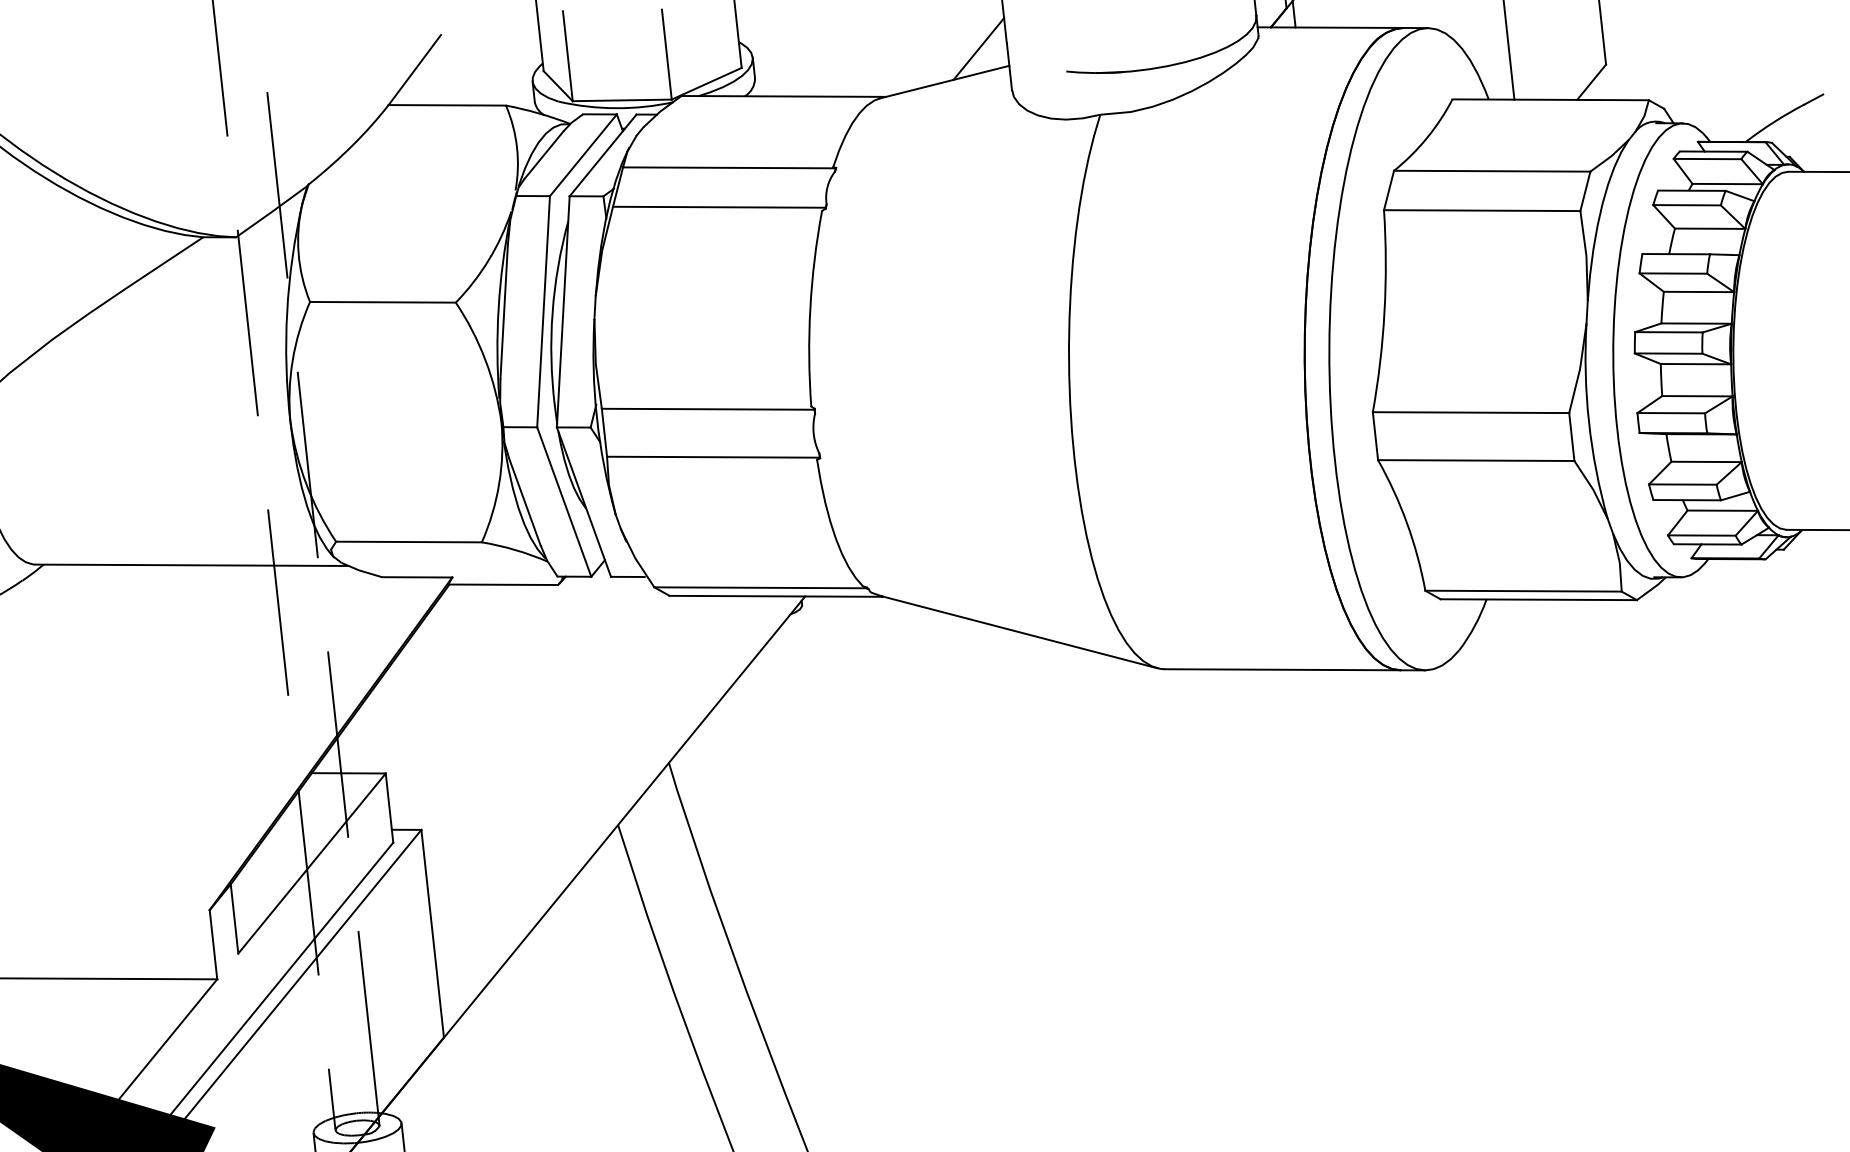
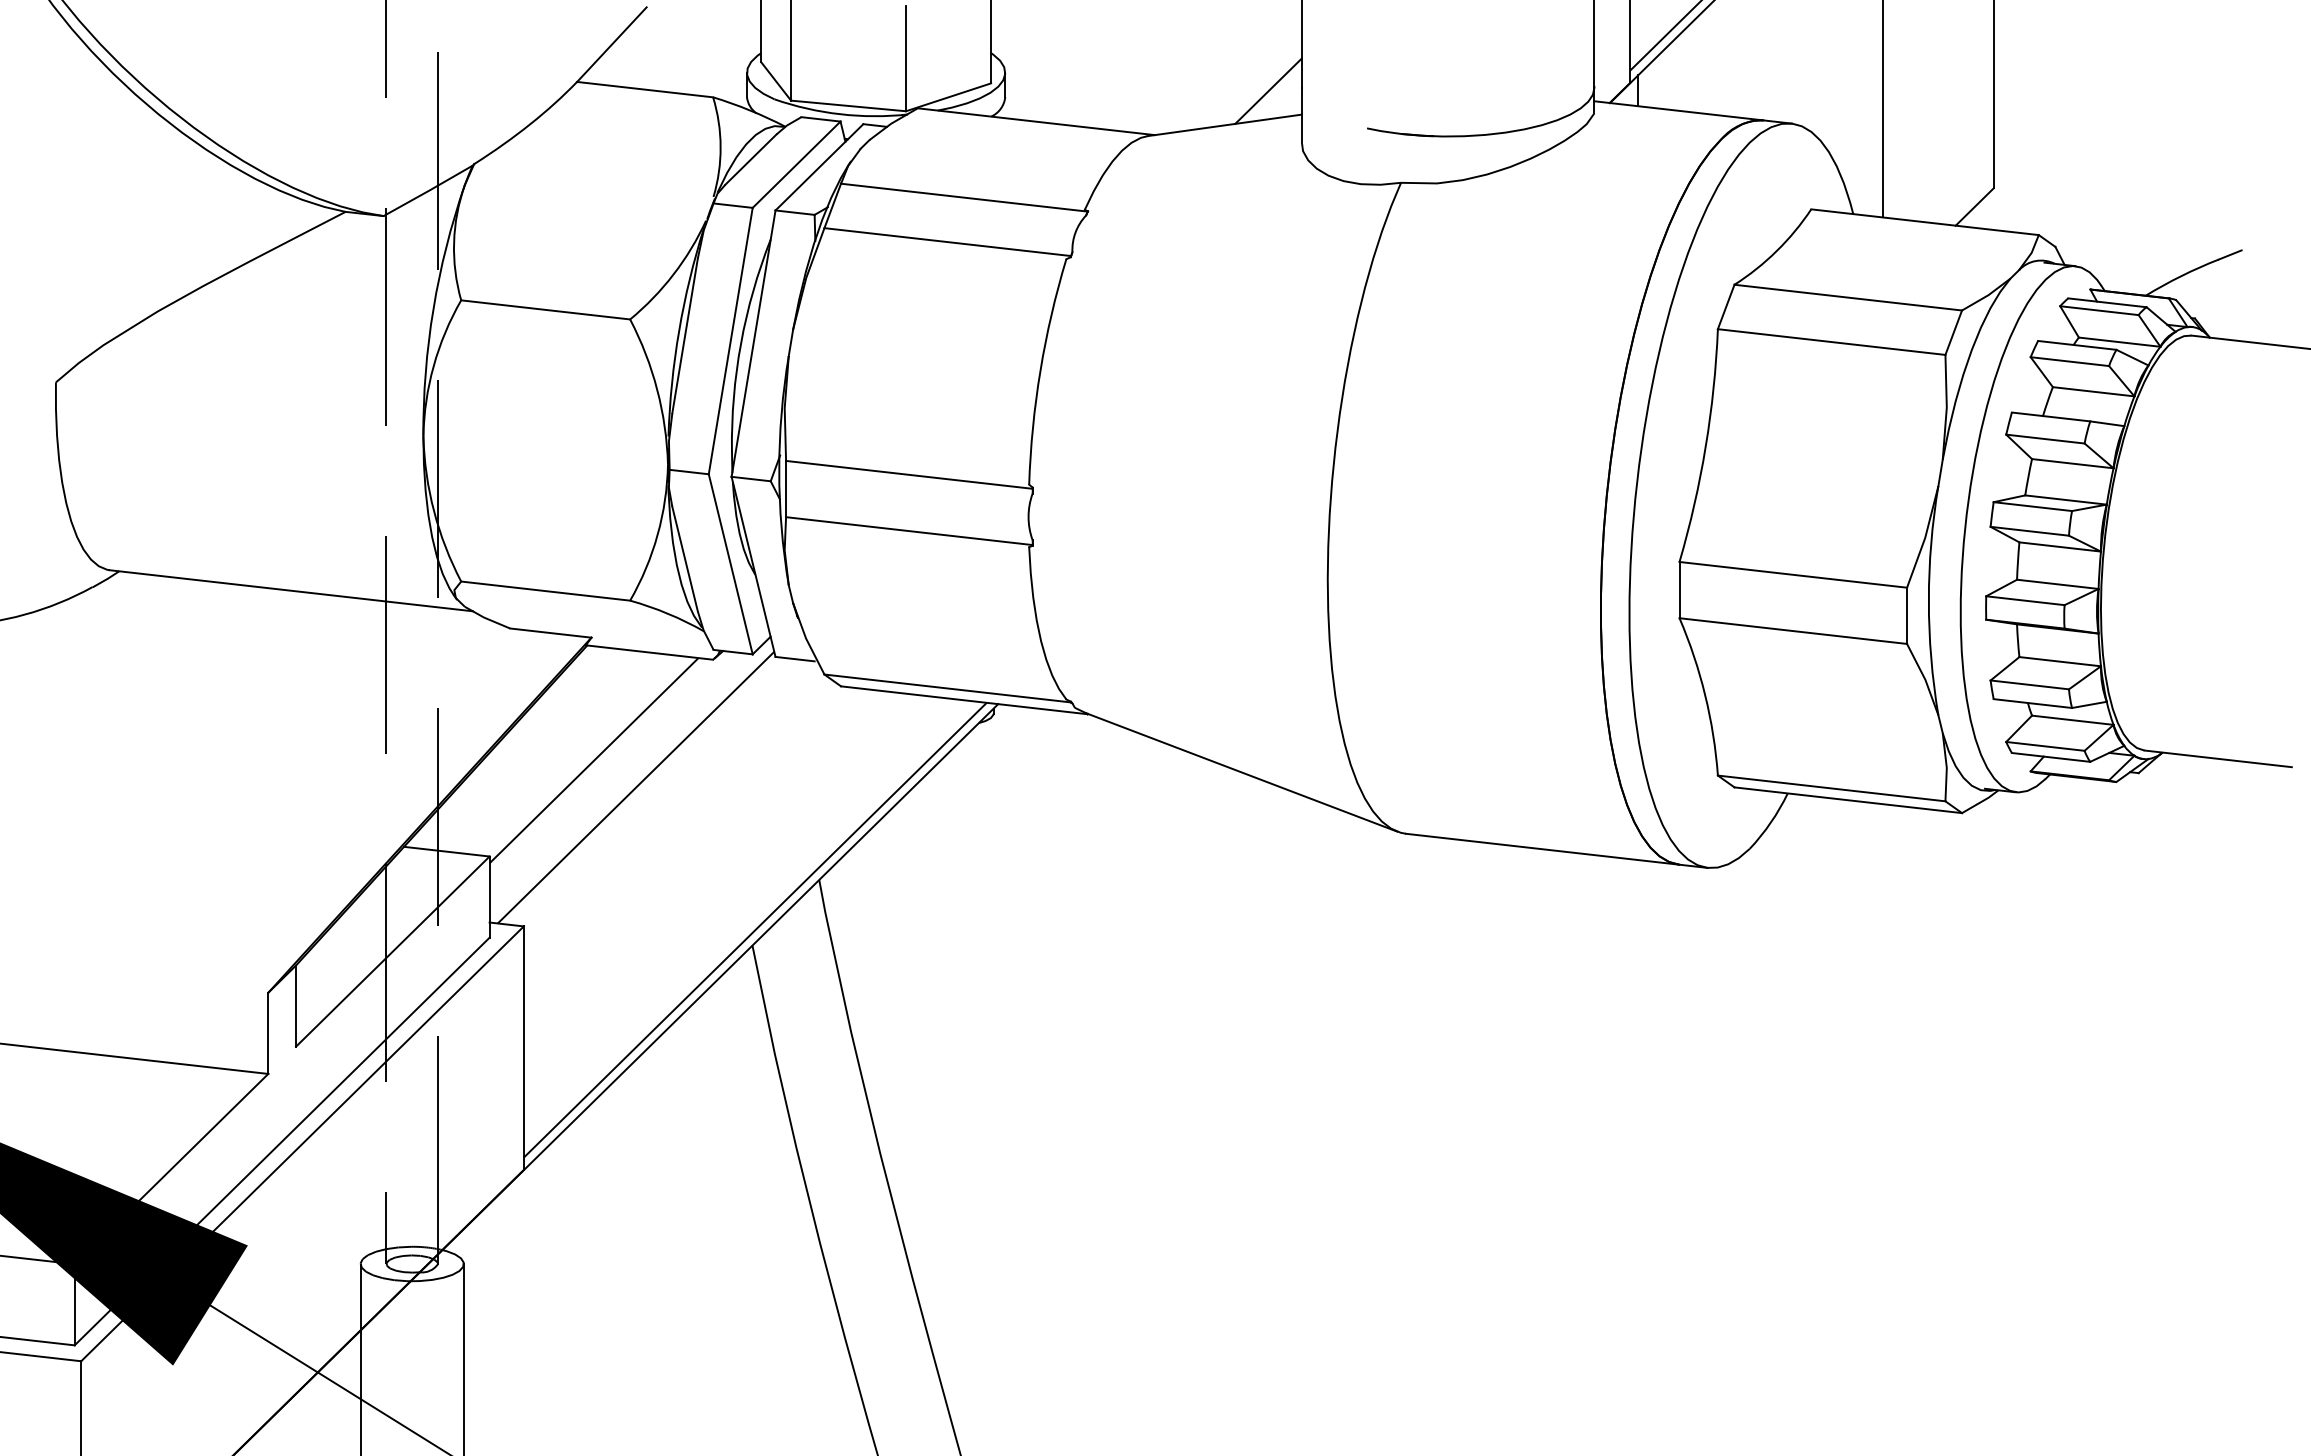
line: (465, 682) -> (593, 760), added
line: (503, 701) -> (635, 787), added
line: (618, 811) -> (754, 929), added

